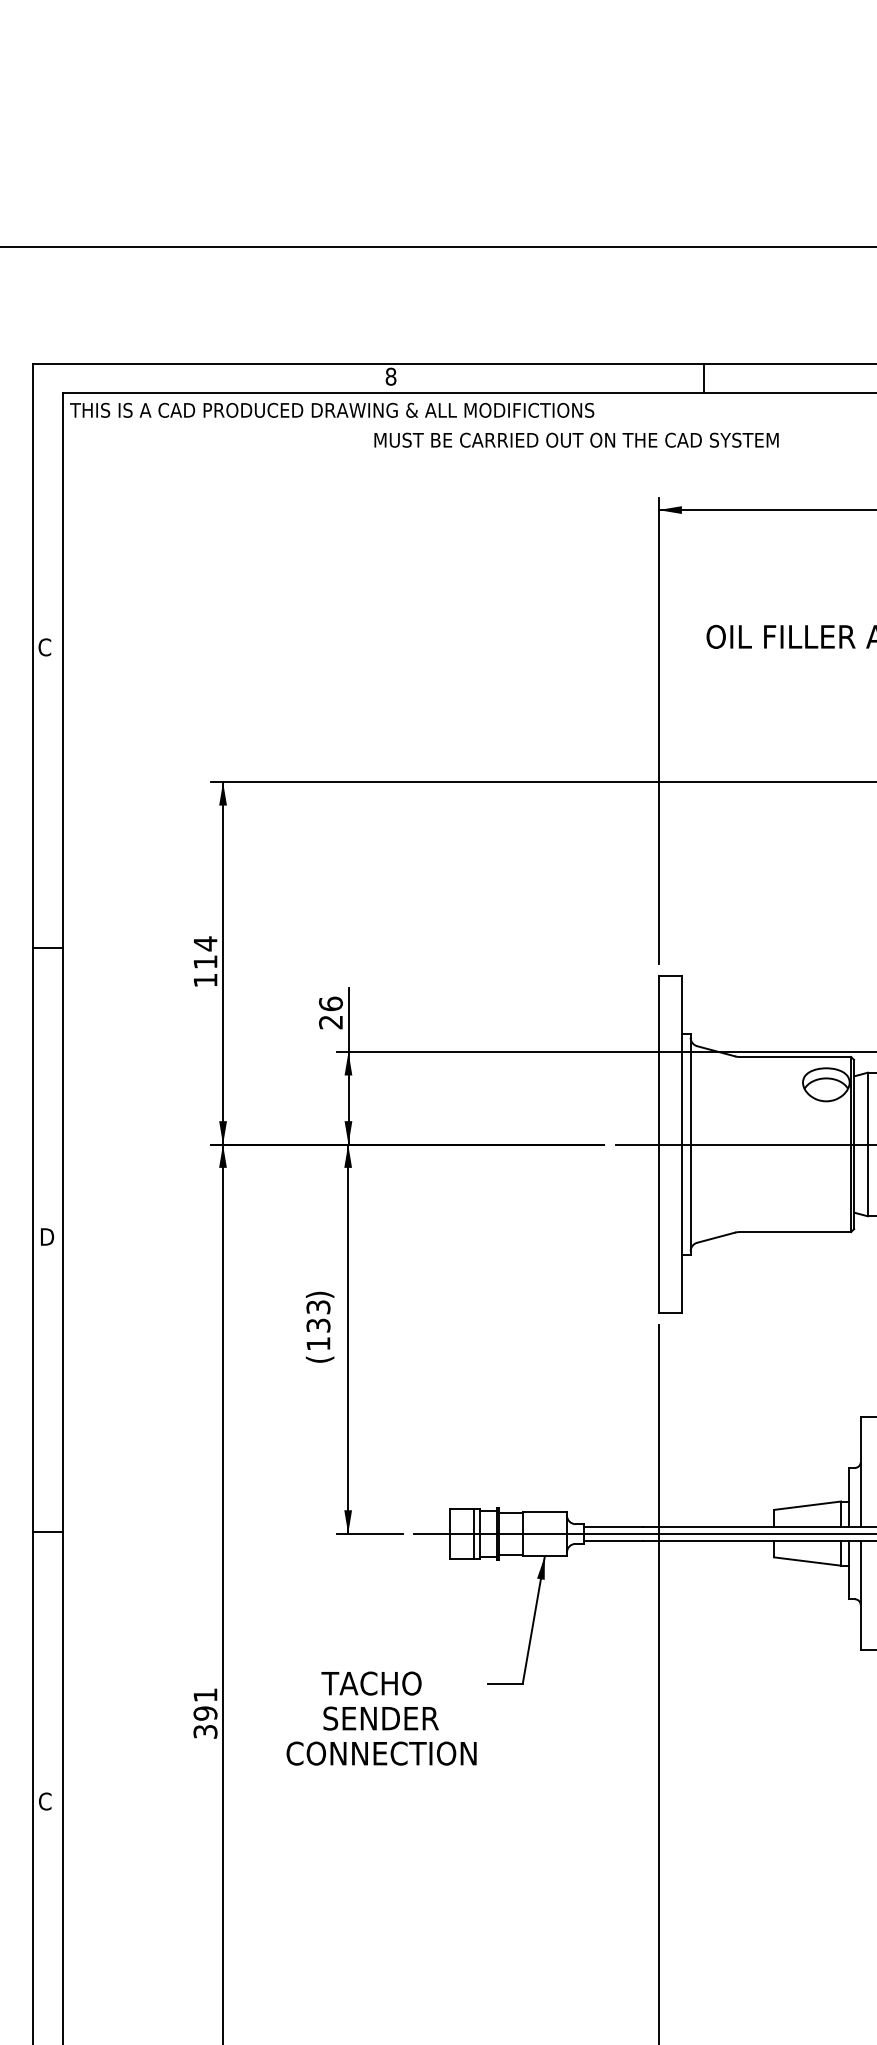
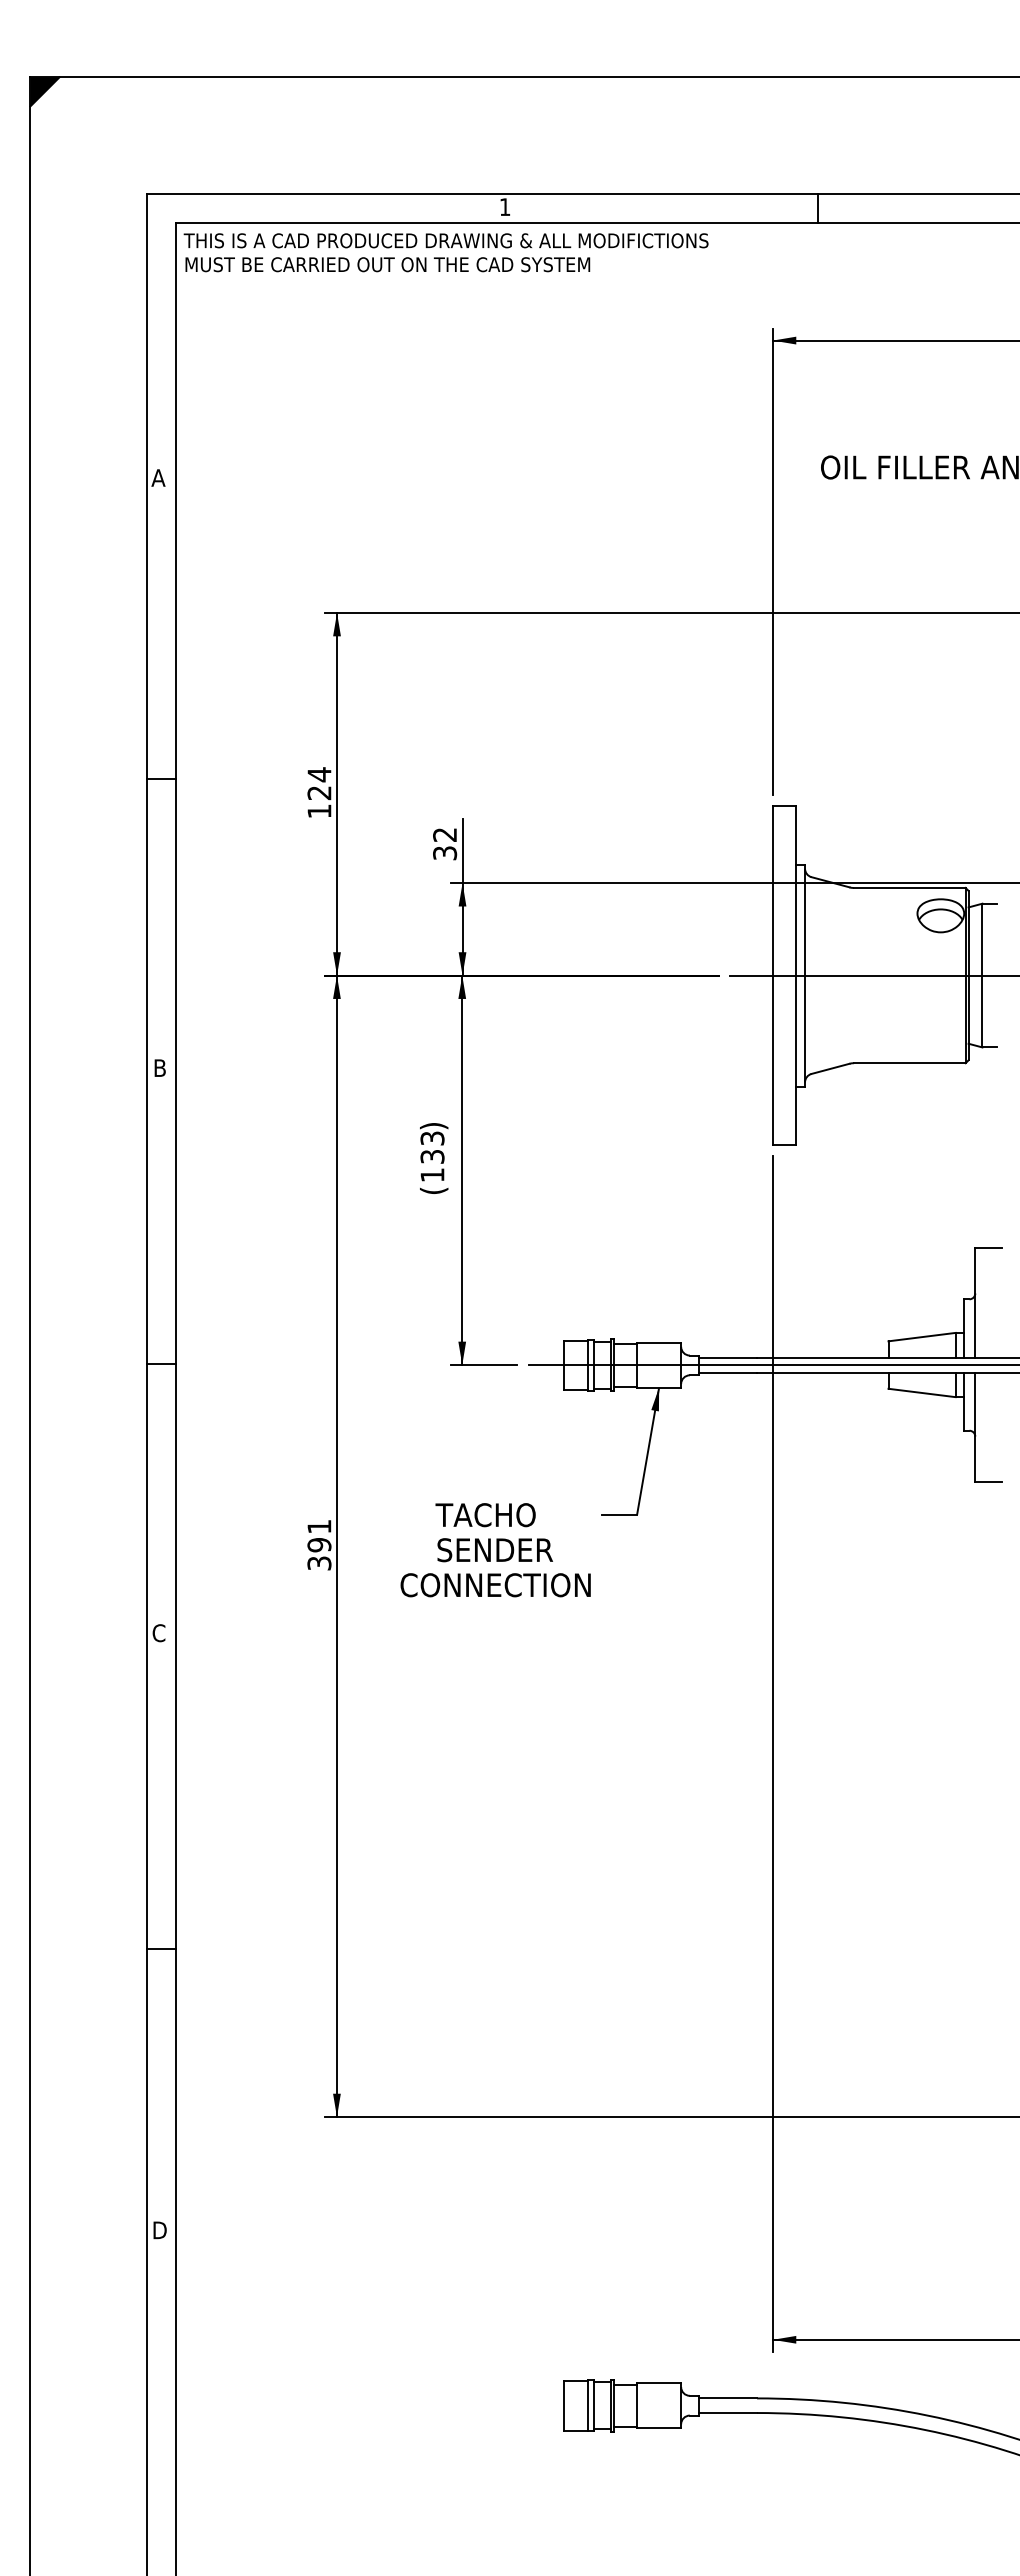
text: (390, 377) -> (504, 207), 8 -> 1
text: (576, 440) -> (387, 264), moved
text: (44, 647) -> (158, 478), C -> A
text: (205, 962) -> (319, 793), 114 -> 124
text: (331, 1012) -> (445, 843), 26 -> 32
text: (47, 1237) -> (161, 1068), D -> B

